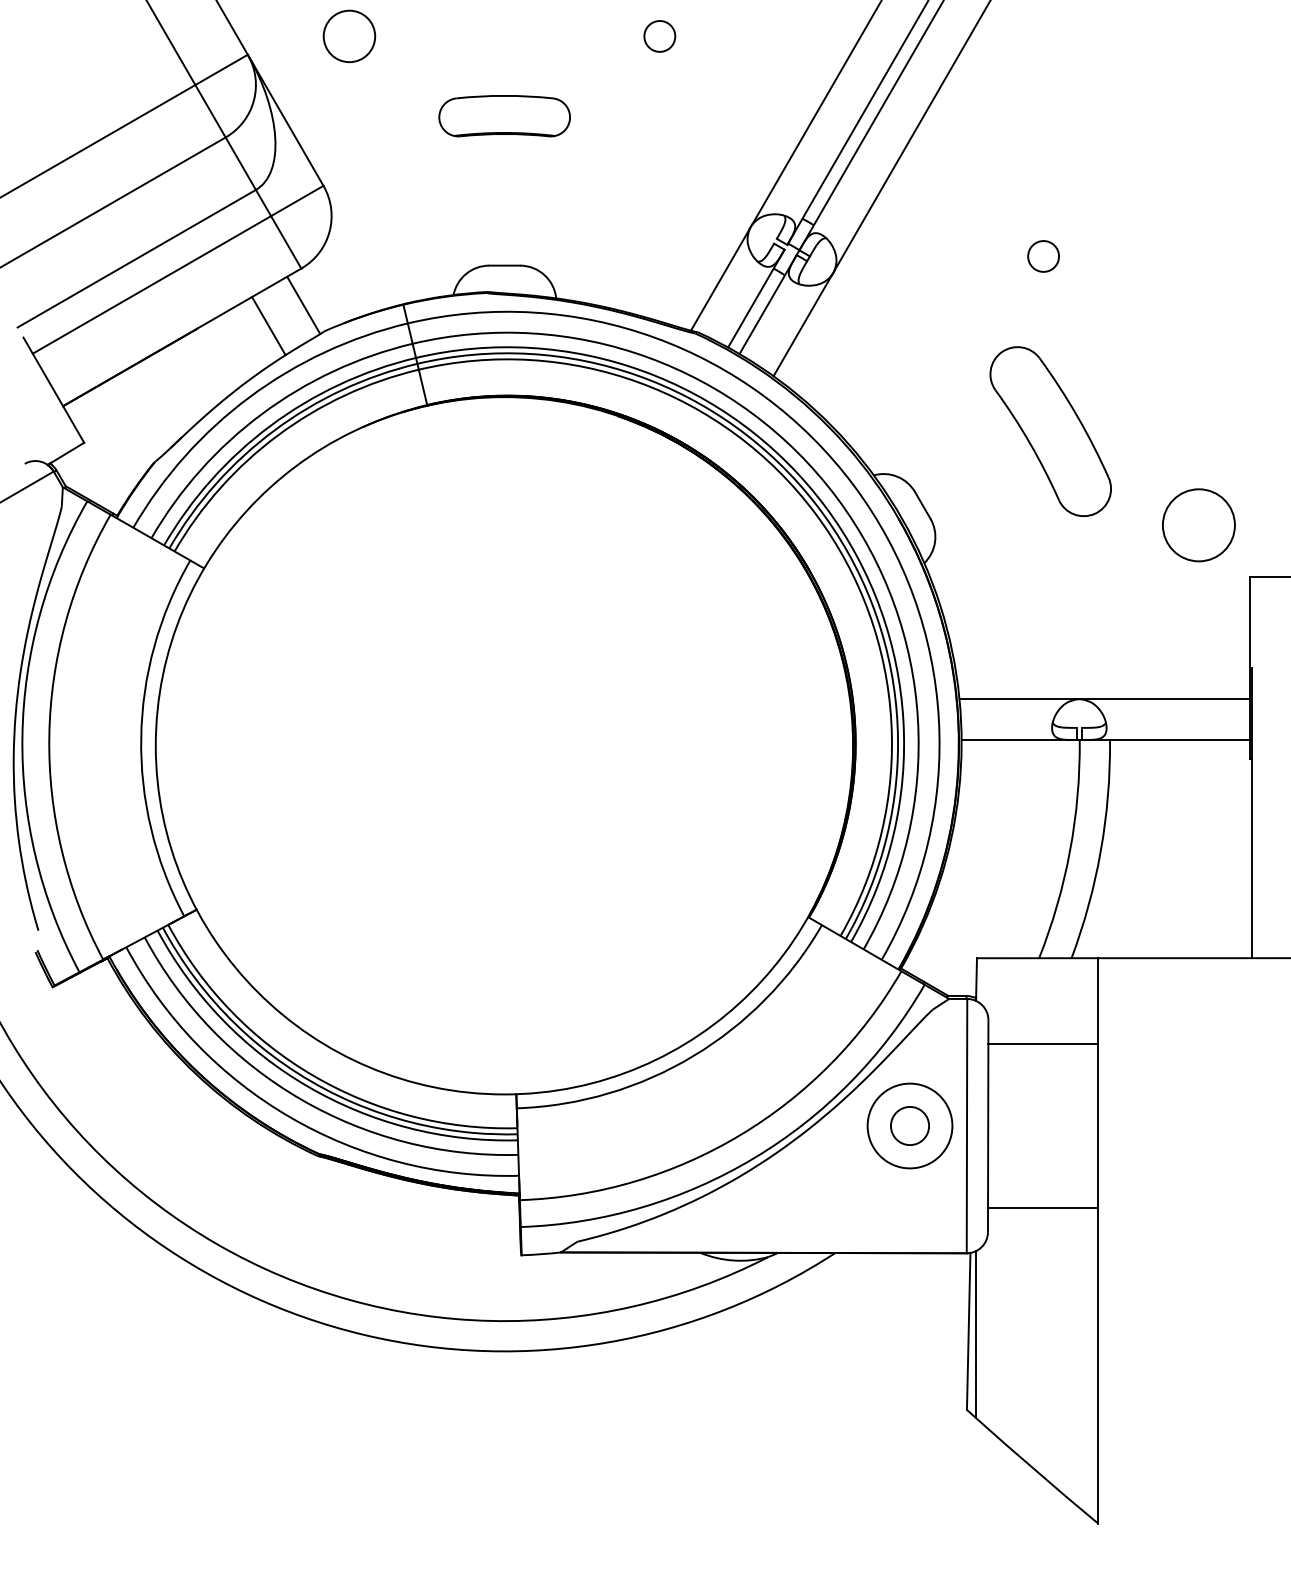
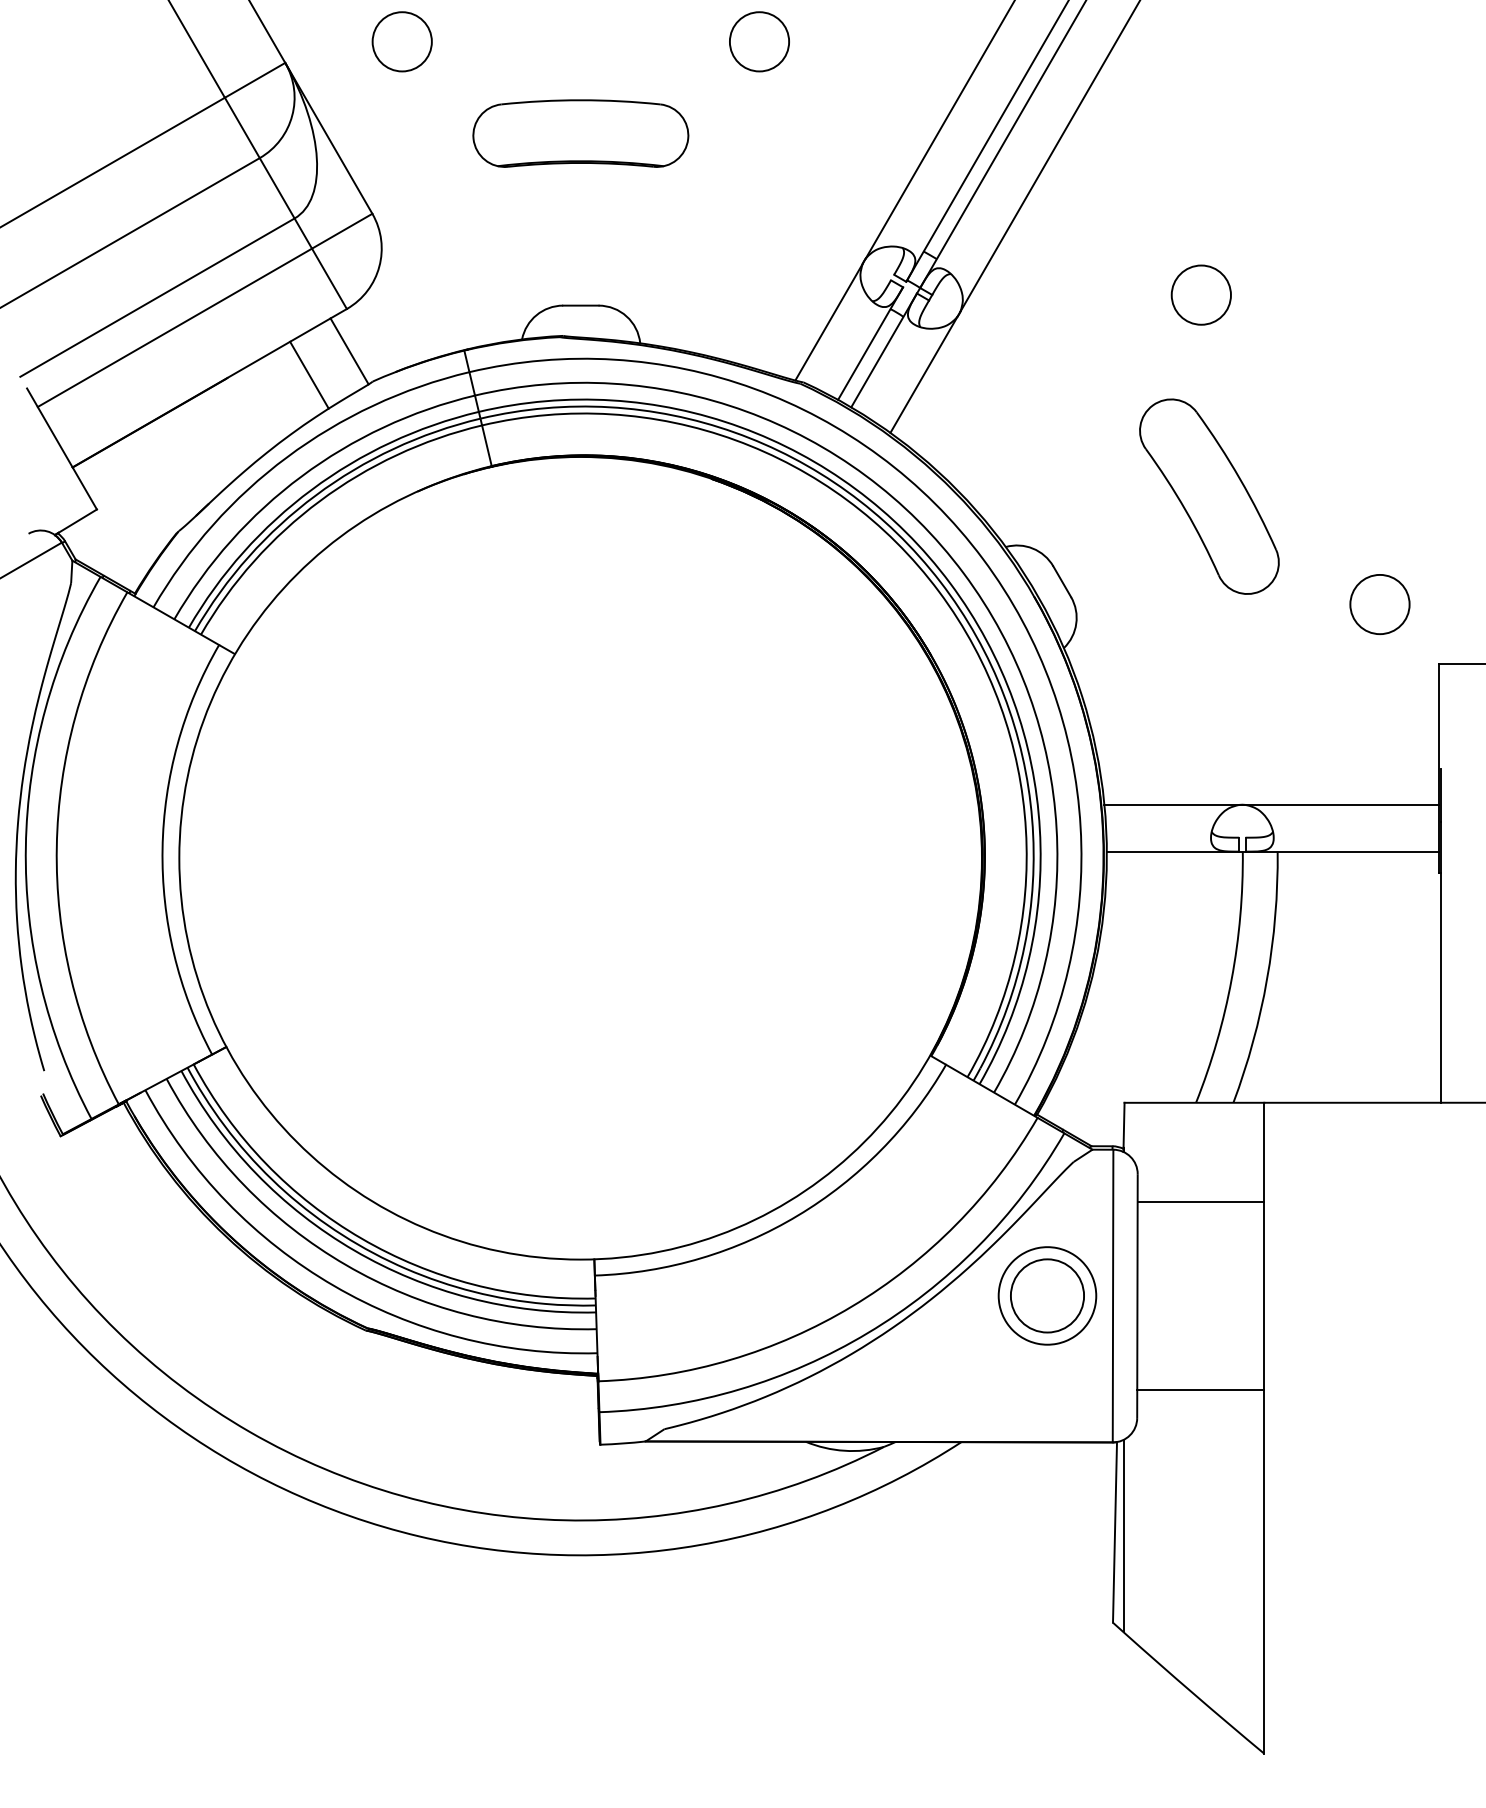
circle: (659, 36) -> (759, 41), size x1.67
part: (504, 116) -> (580, 133), size x1.43
circle: (1042, 255) -> (1200, 294), size x1.67
circle: (1198, 525) -> (1379, 604), size x0.71
circle: (910, 1125) -> (1047, 1295), size x1.67

